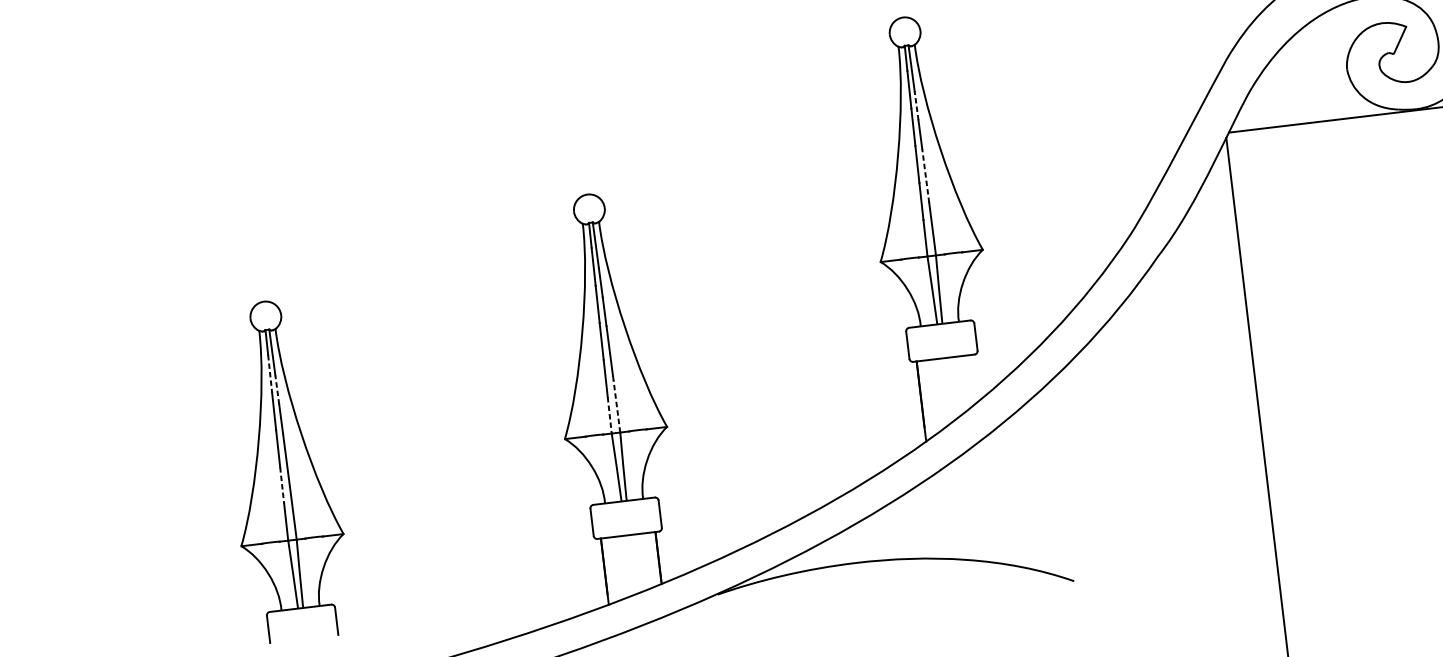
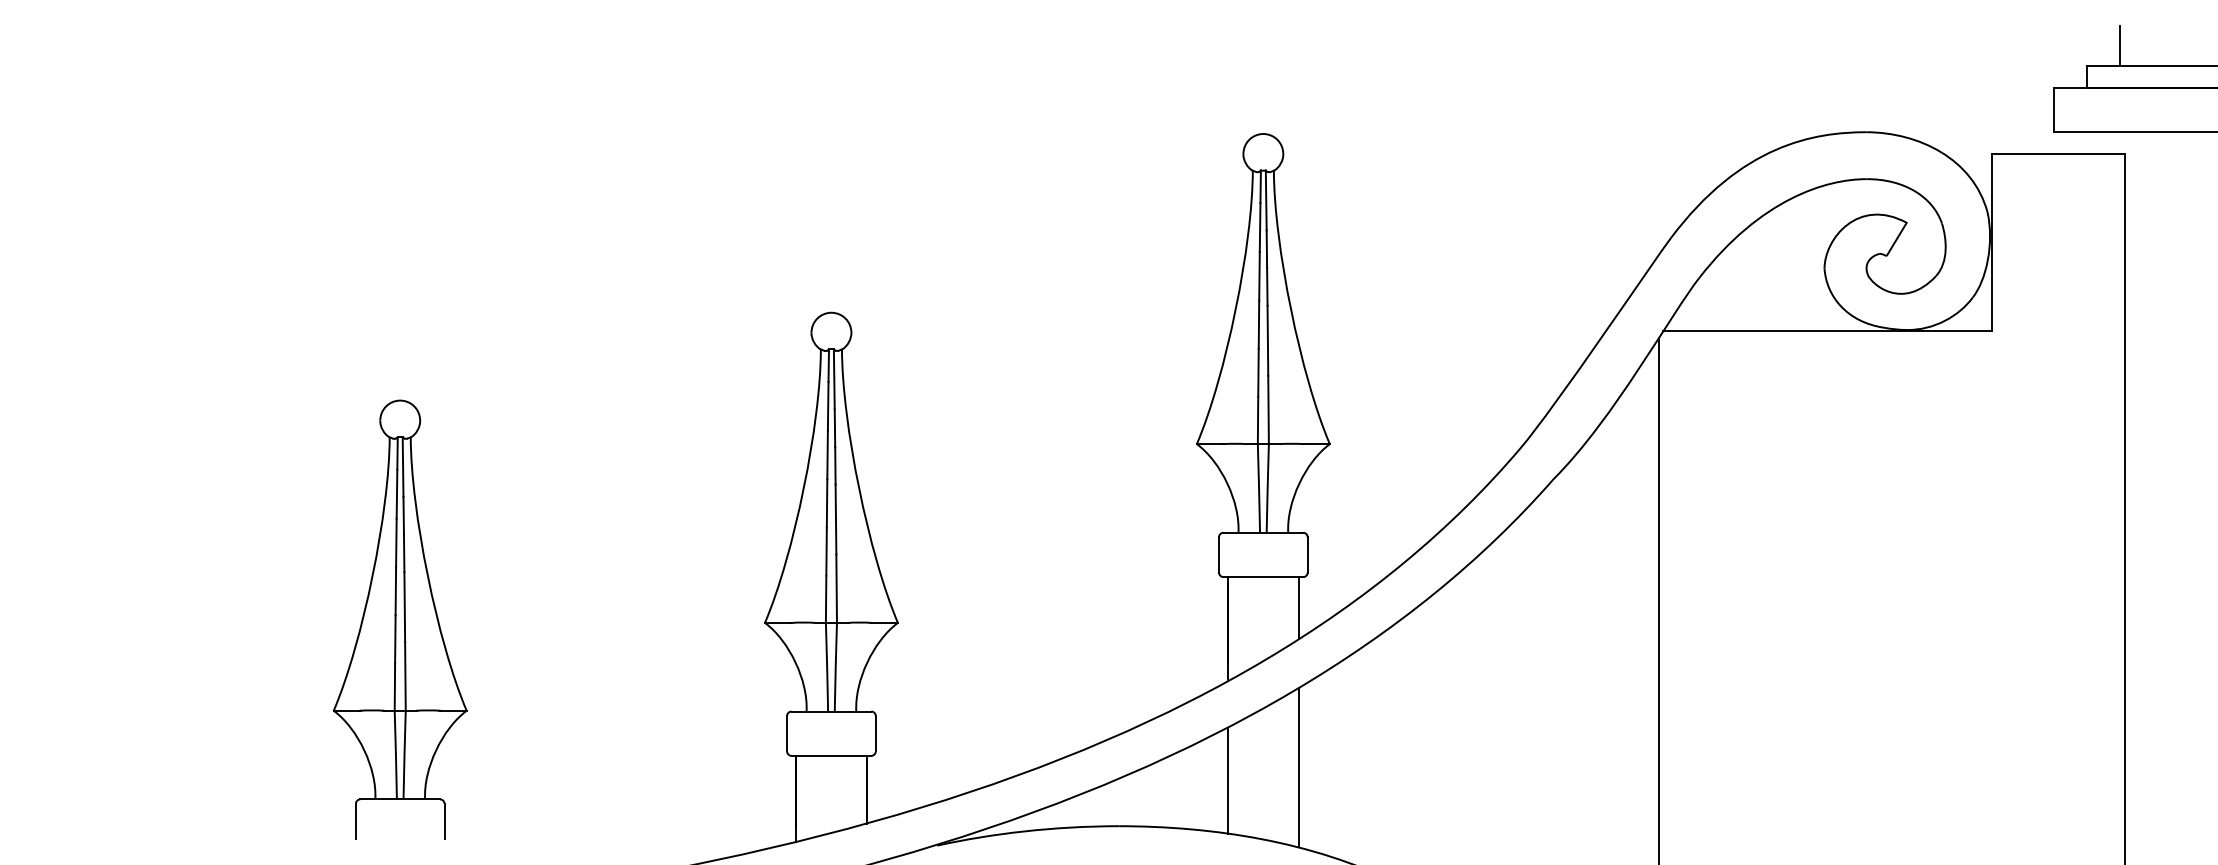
line: (916, 106) -> (1266, 249), dashed -> solid
line: (925, 175) -> (1267, 340), dashed -> solid
line: (269, 374) -> (396, 494), dashed -> solid
line: (973, 379) -> (1298, 608), added
line: (277, 389) -> (403, 515), dashed -> solid
line: (616, 406) -> (836, 588), dashed -> solid
line: (610, 415) -> (826, 599), dashed -> solid
line: (282, 485) -> (395, 639), dashed -> solid
line: (988, 501) -> (1298, 767), added
line: (935, 517) -> (1227, 780), added

